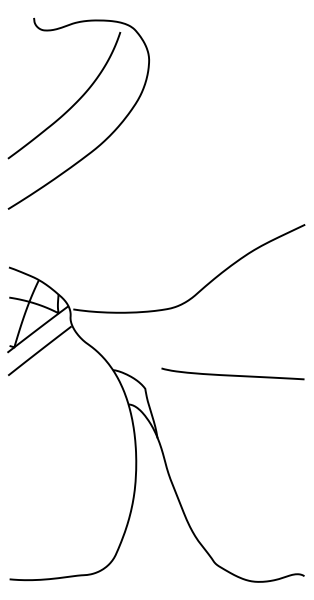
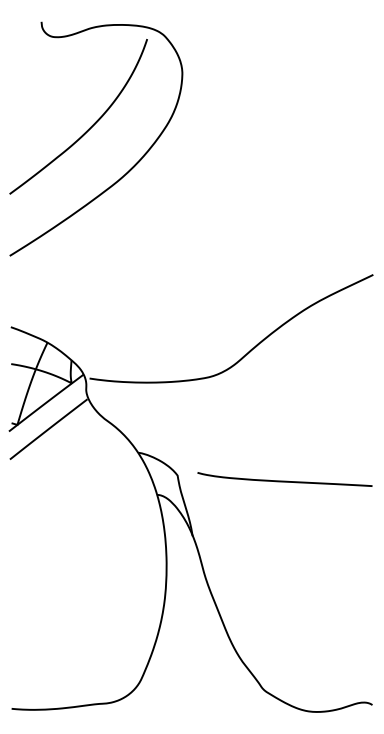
curve: (232, 374) -> (284, 480), moved

